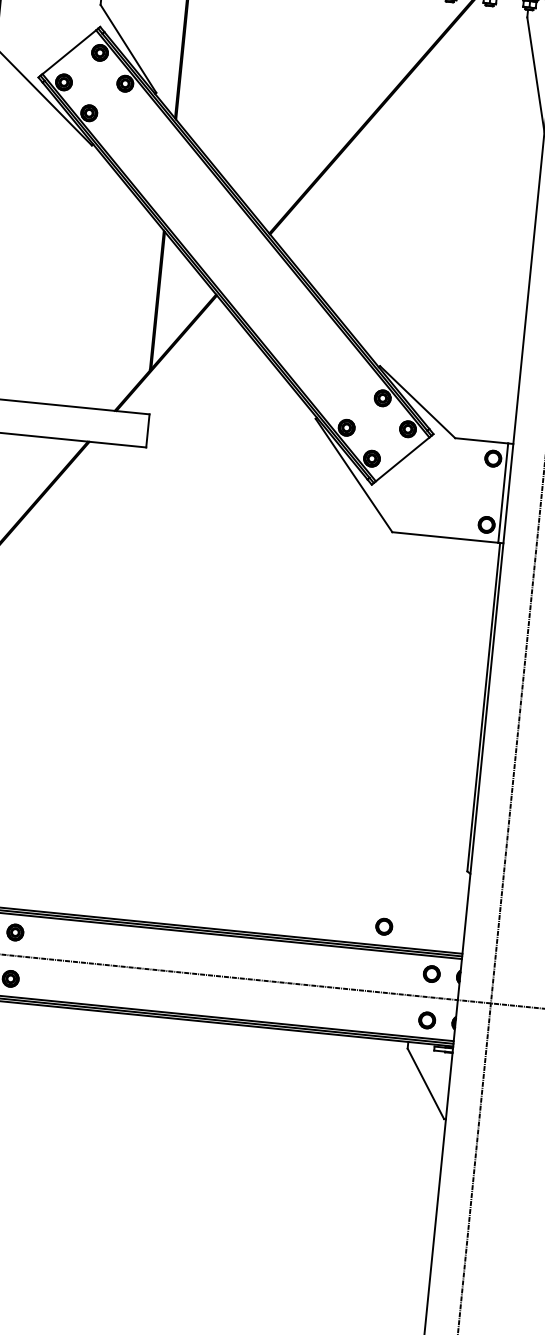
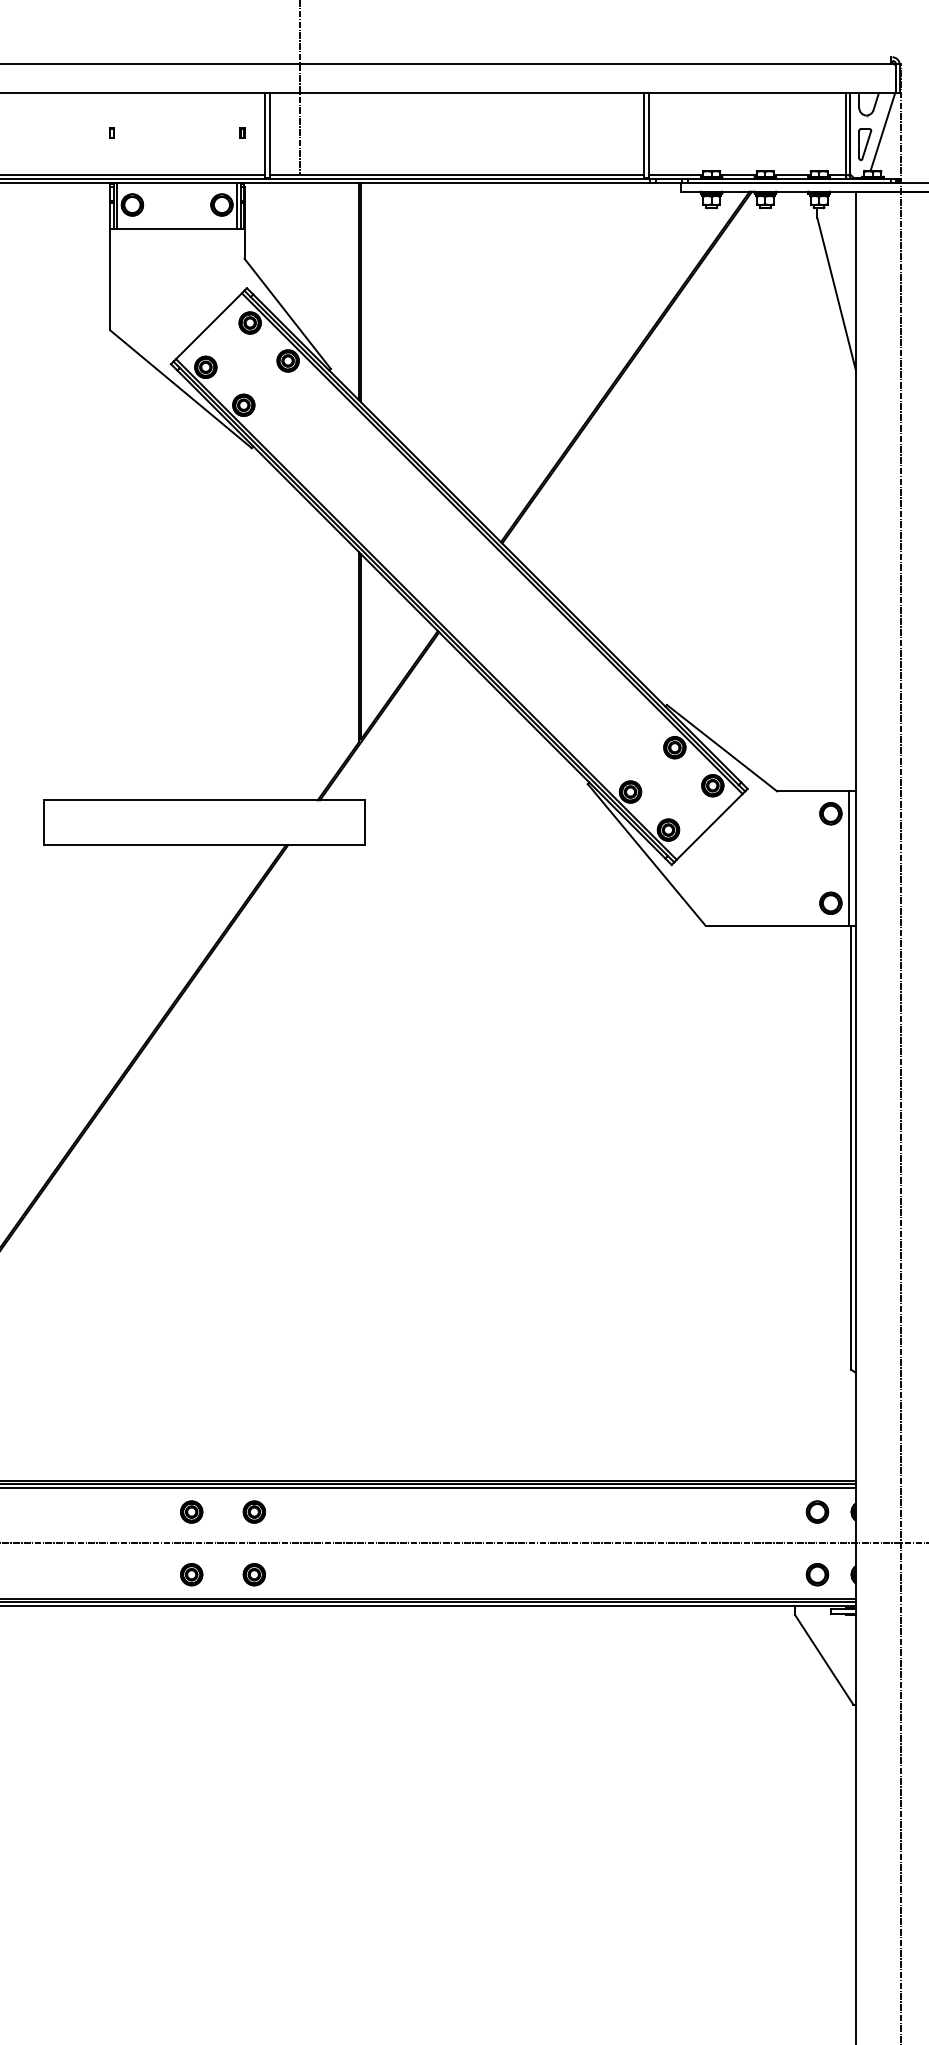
part: (384, 926) -> (747, 1454), removed

